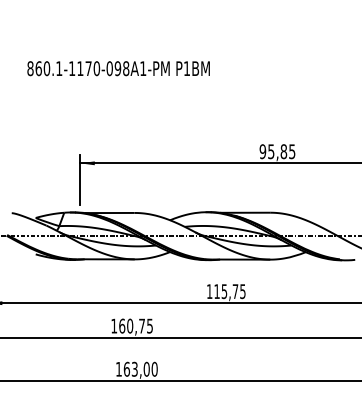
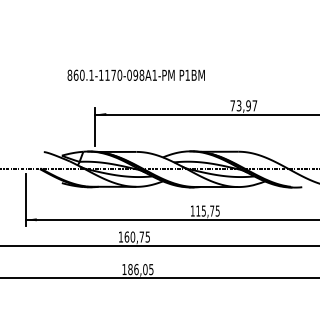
text: (117, 67) -> (135, 74), moved
text: (277, 151) -> (243, 105), 95,85 -> 73,97
text: (140, 369) -> (140, 269), 163,00 -> 186,05

